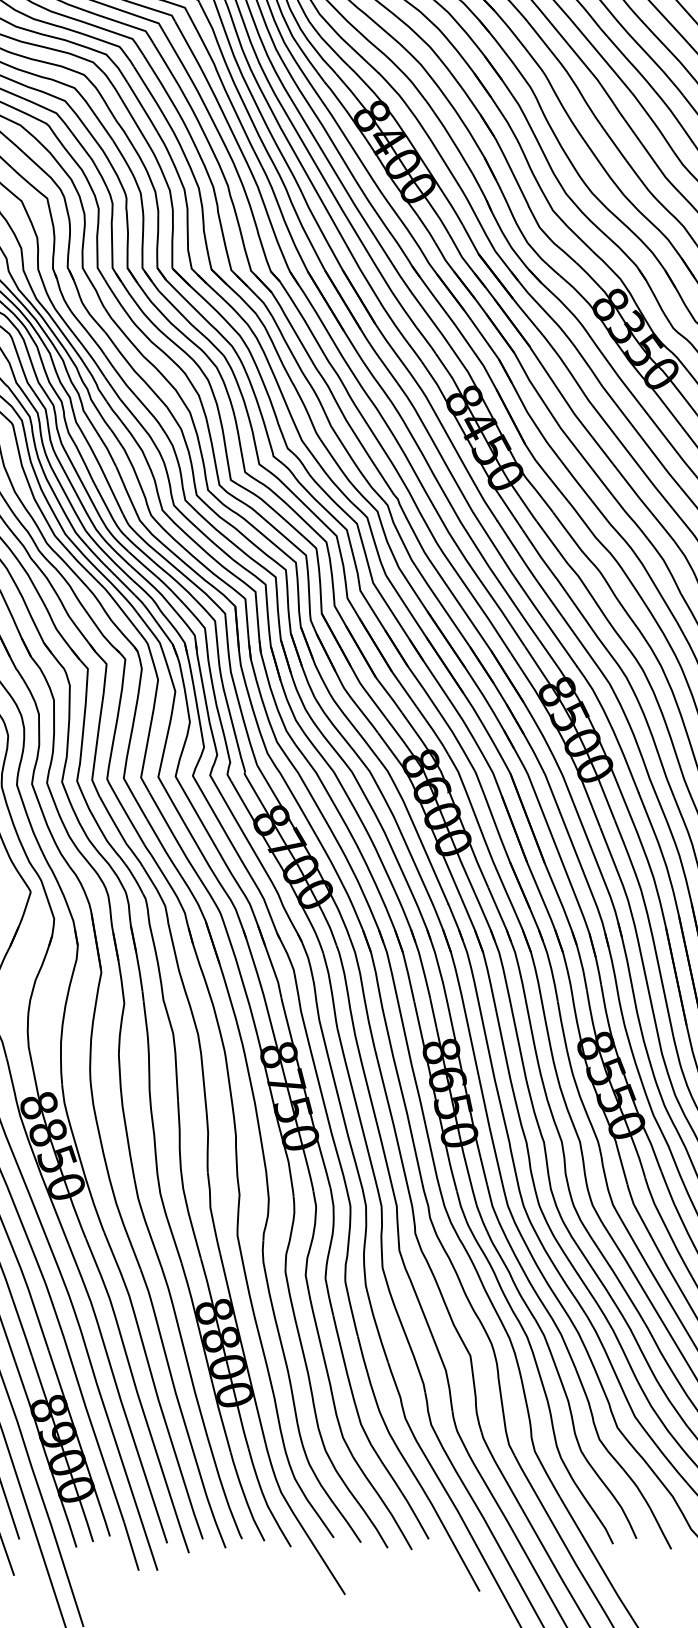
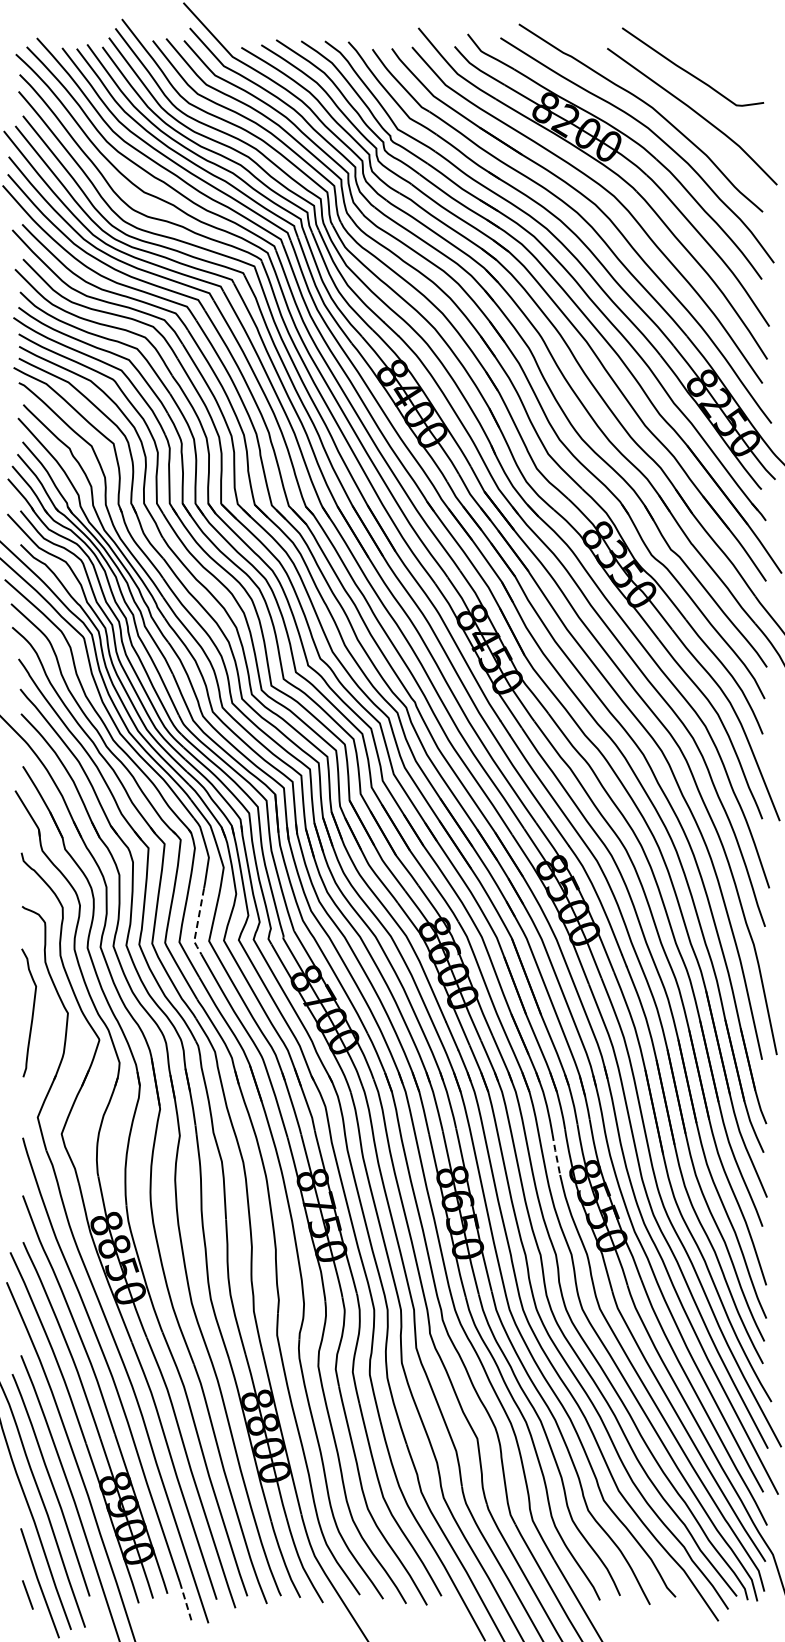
line: (144, 756) -> (197, 923), solid -> dashed
line: (562, 1024) -> (556, 1153), solid -> dashed
line: (132, 1546) -> (186, 1602), solid -> dashed

